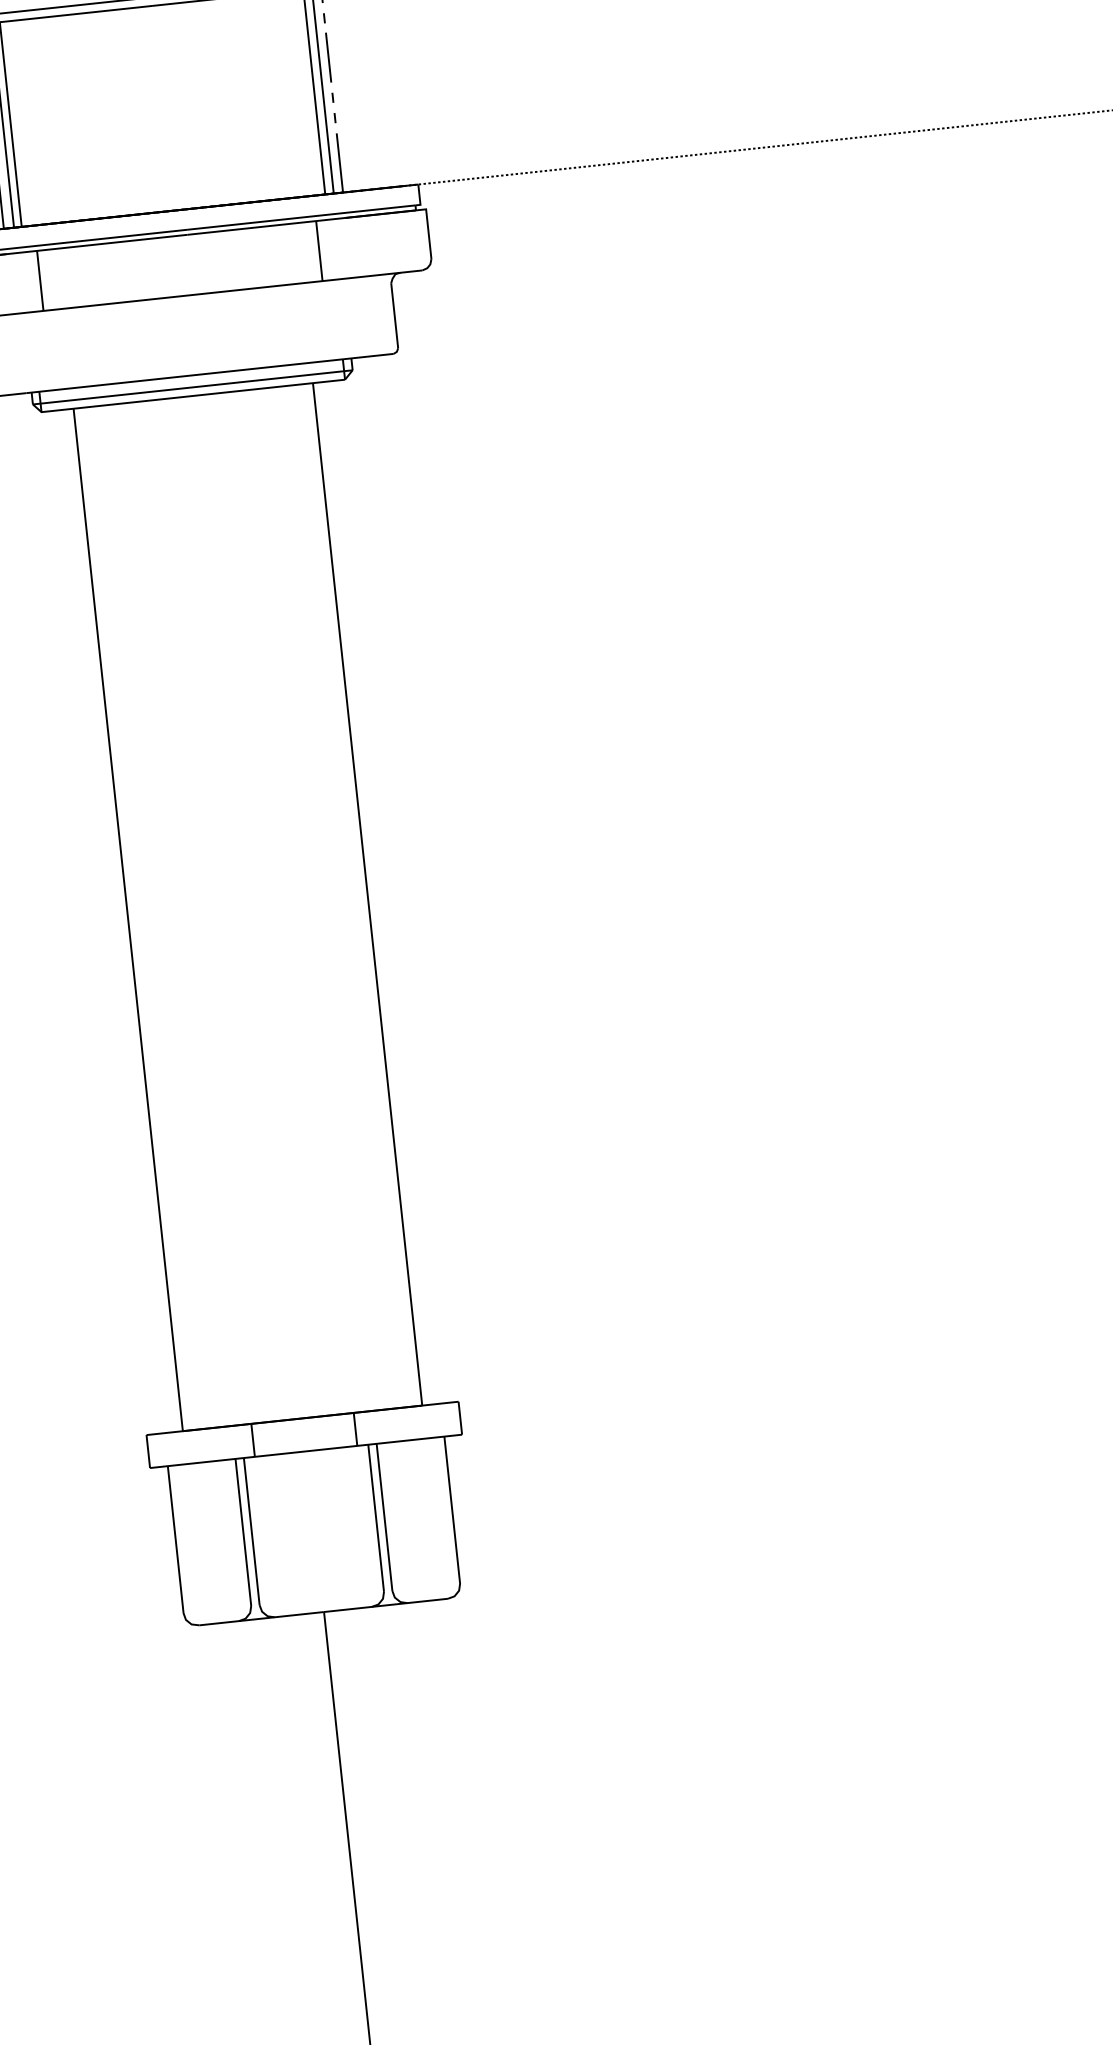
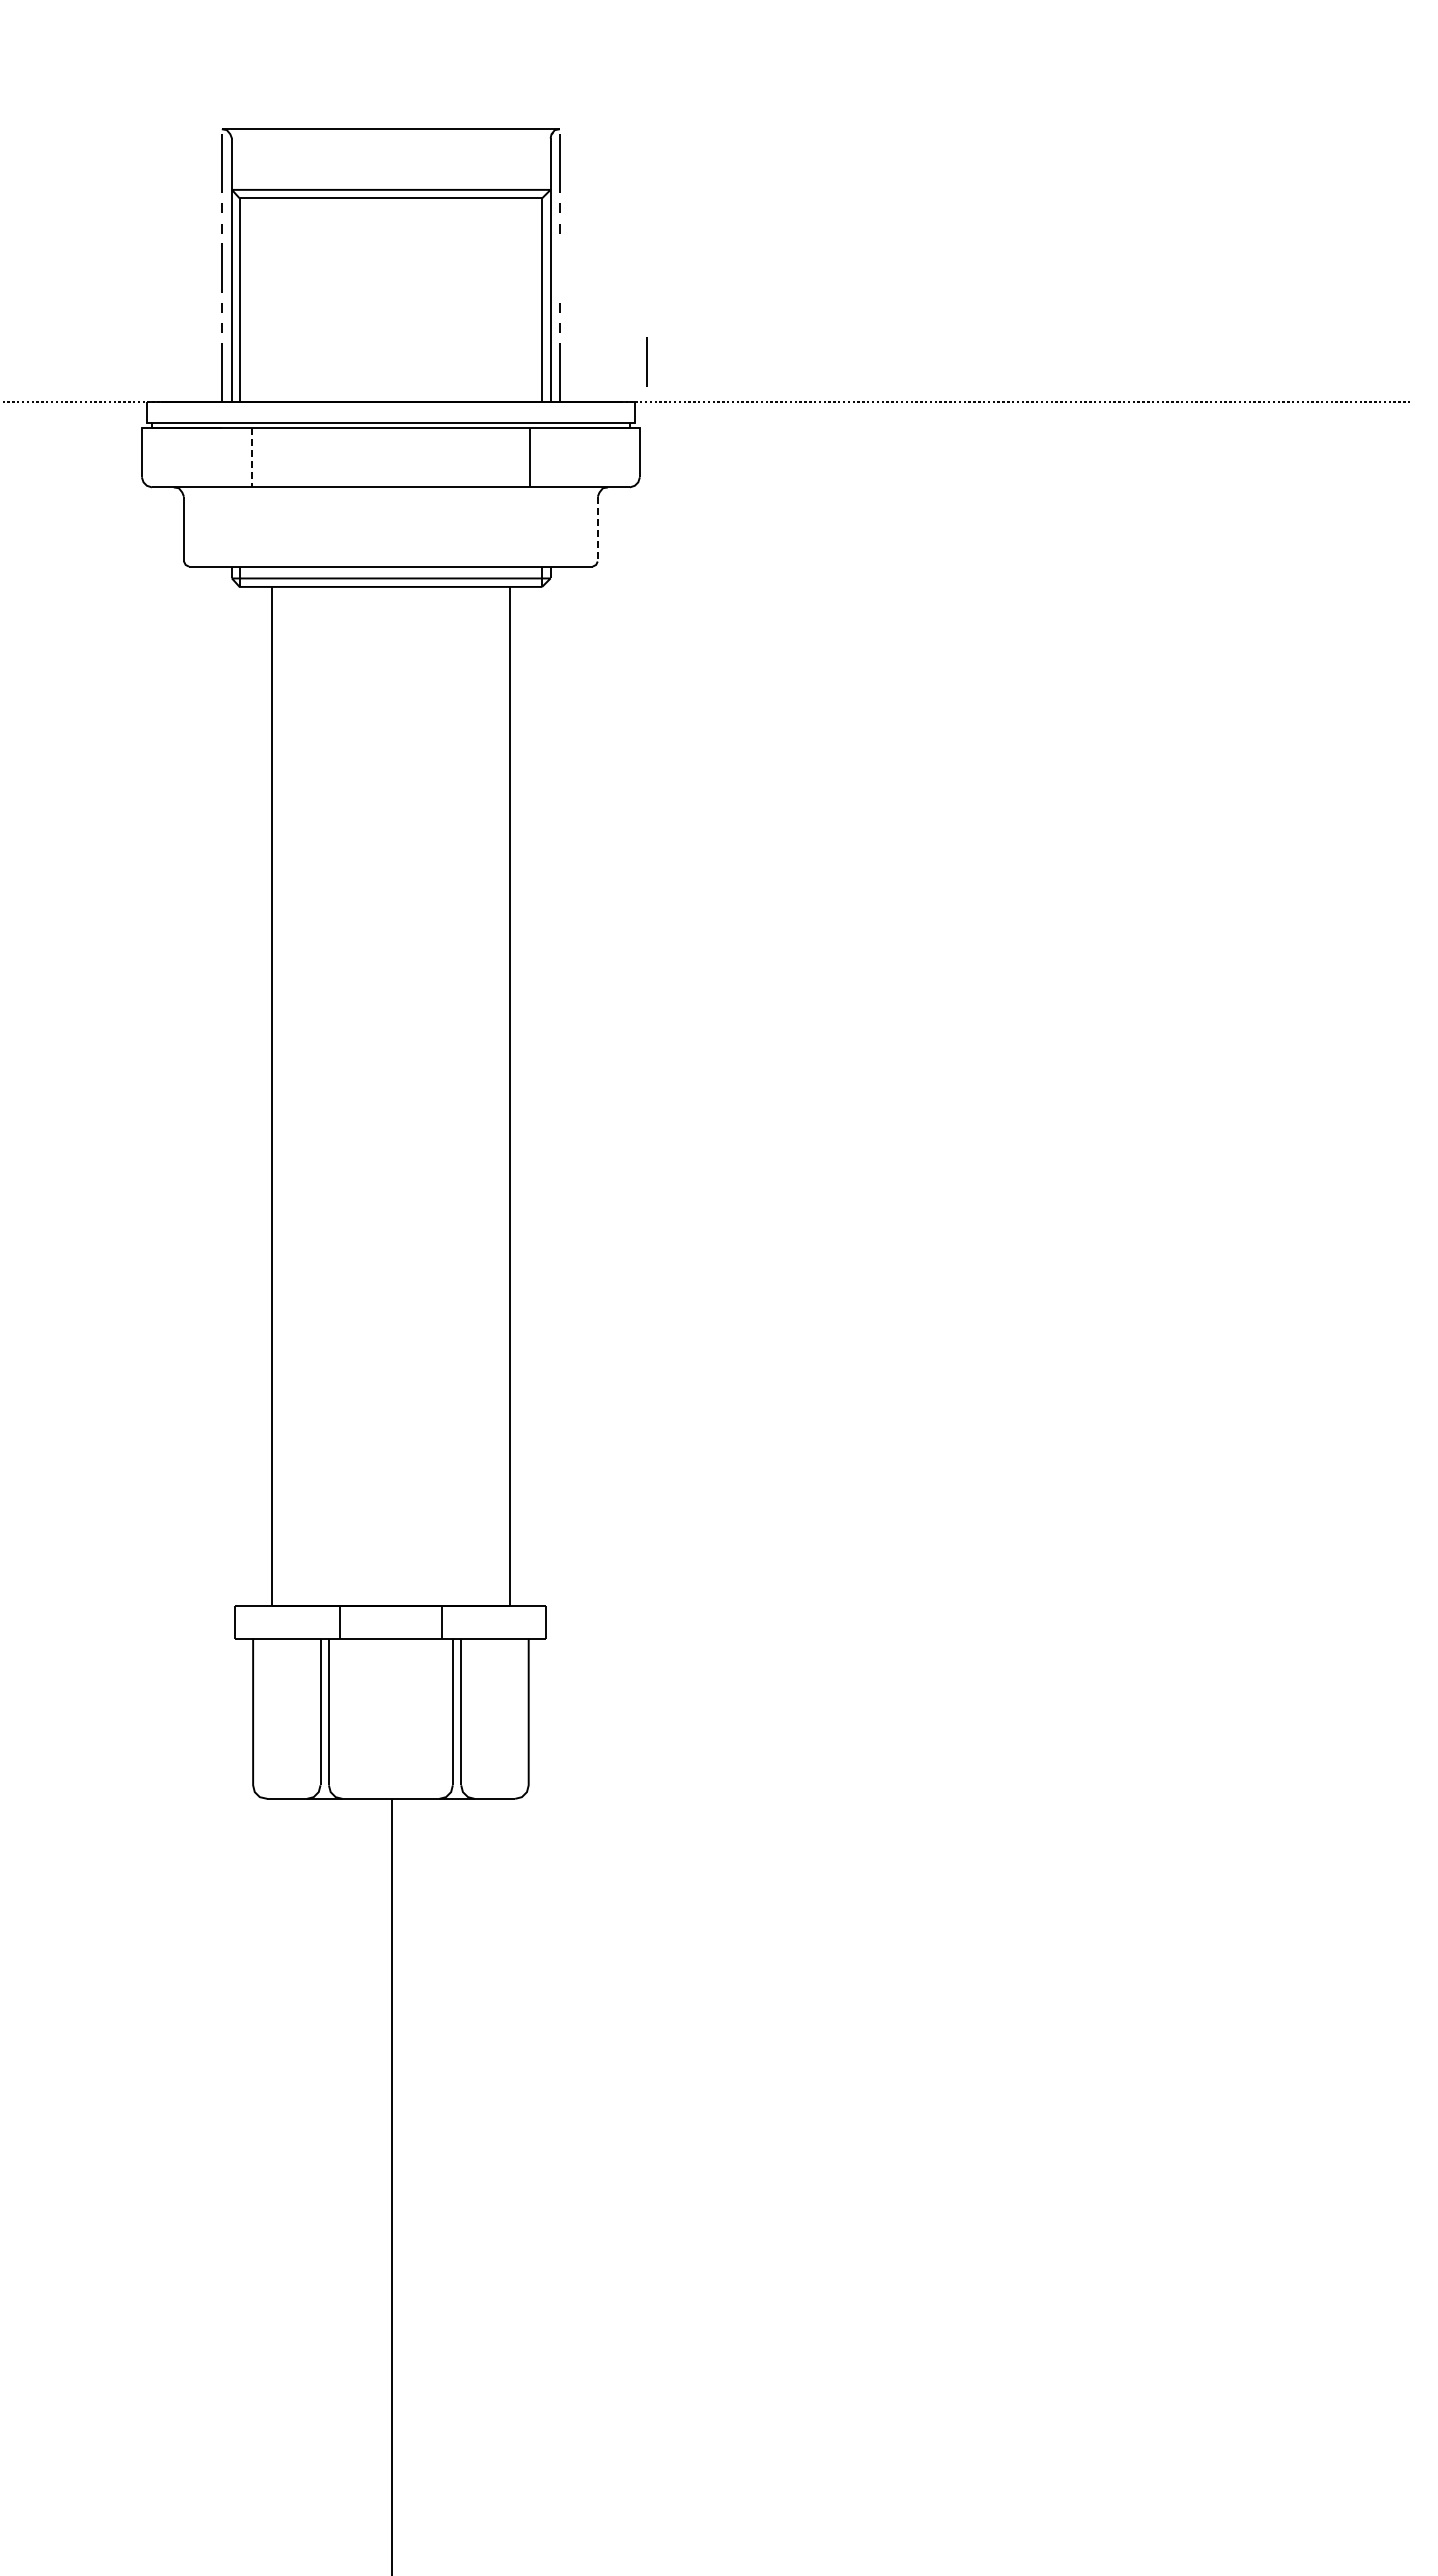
line: (328, 57) -> (646, 361), moved
line: (40, 280) -> (252, 457), solid -> dashed
line: (394, 316) -> (597, 529), solid -> dashed

